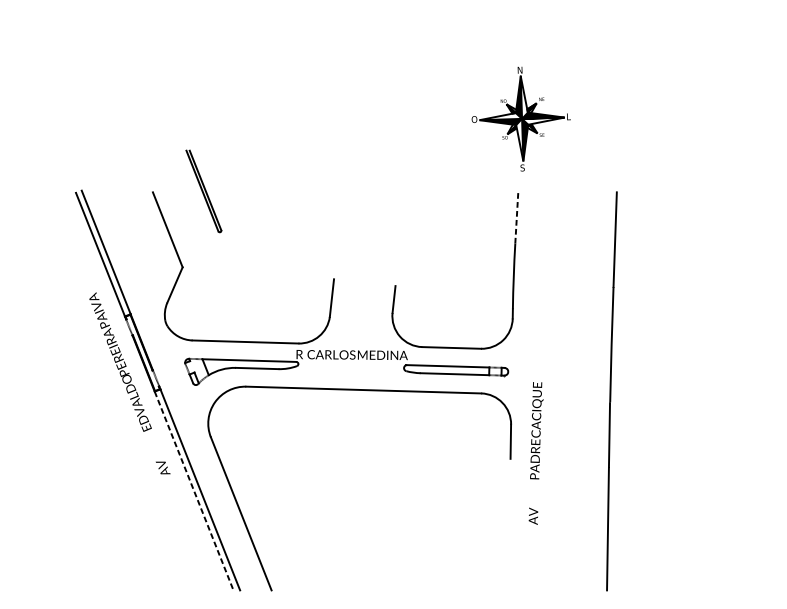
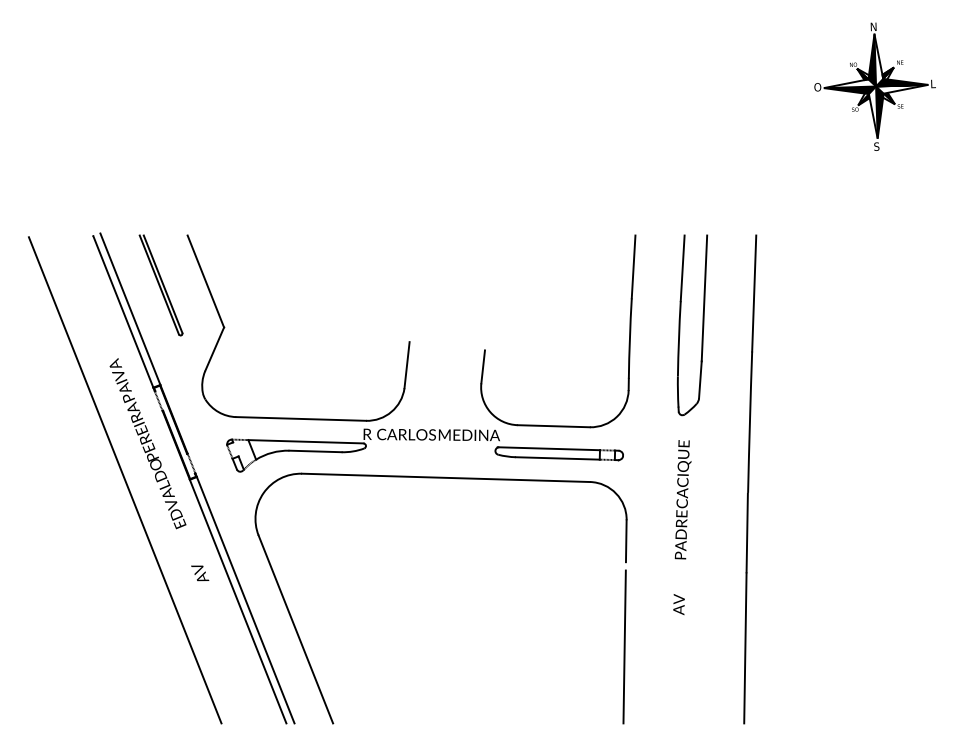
part: (520, 118) -> (874, 86), moved
part: (203, 191) -> (160, 285), moved
line: (516, 217) -> (633, 266), dashed -> solid
part: (572, 265) -> (702, 325), added
line: (101, 392) -> (124, 480), added
text: (536, 453) -> (682, 527), moved
line: (194, 491) -> (238, 602), dashed -> solid
line: (509, 527) -> (624, 646), added

